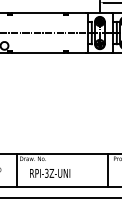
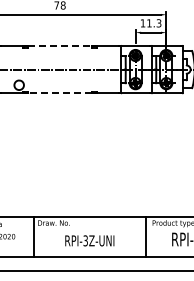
line: (38, 13) -> (60, 45), solid -> dashed
line: (38, 52) -> (60, 93), solid -> dashed
text: (49, 173) -> (89, 240), moved

